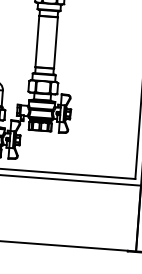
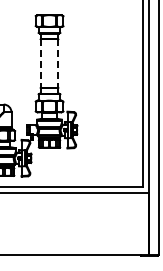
line: (37, 42) -> (40, 64), solid -> dashed
line: (56, 43) -> (58, 64), solid -> dashed

